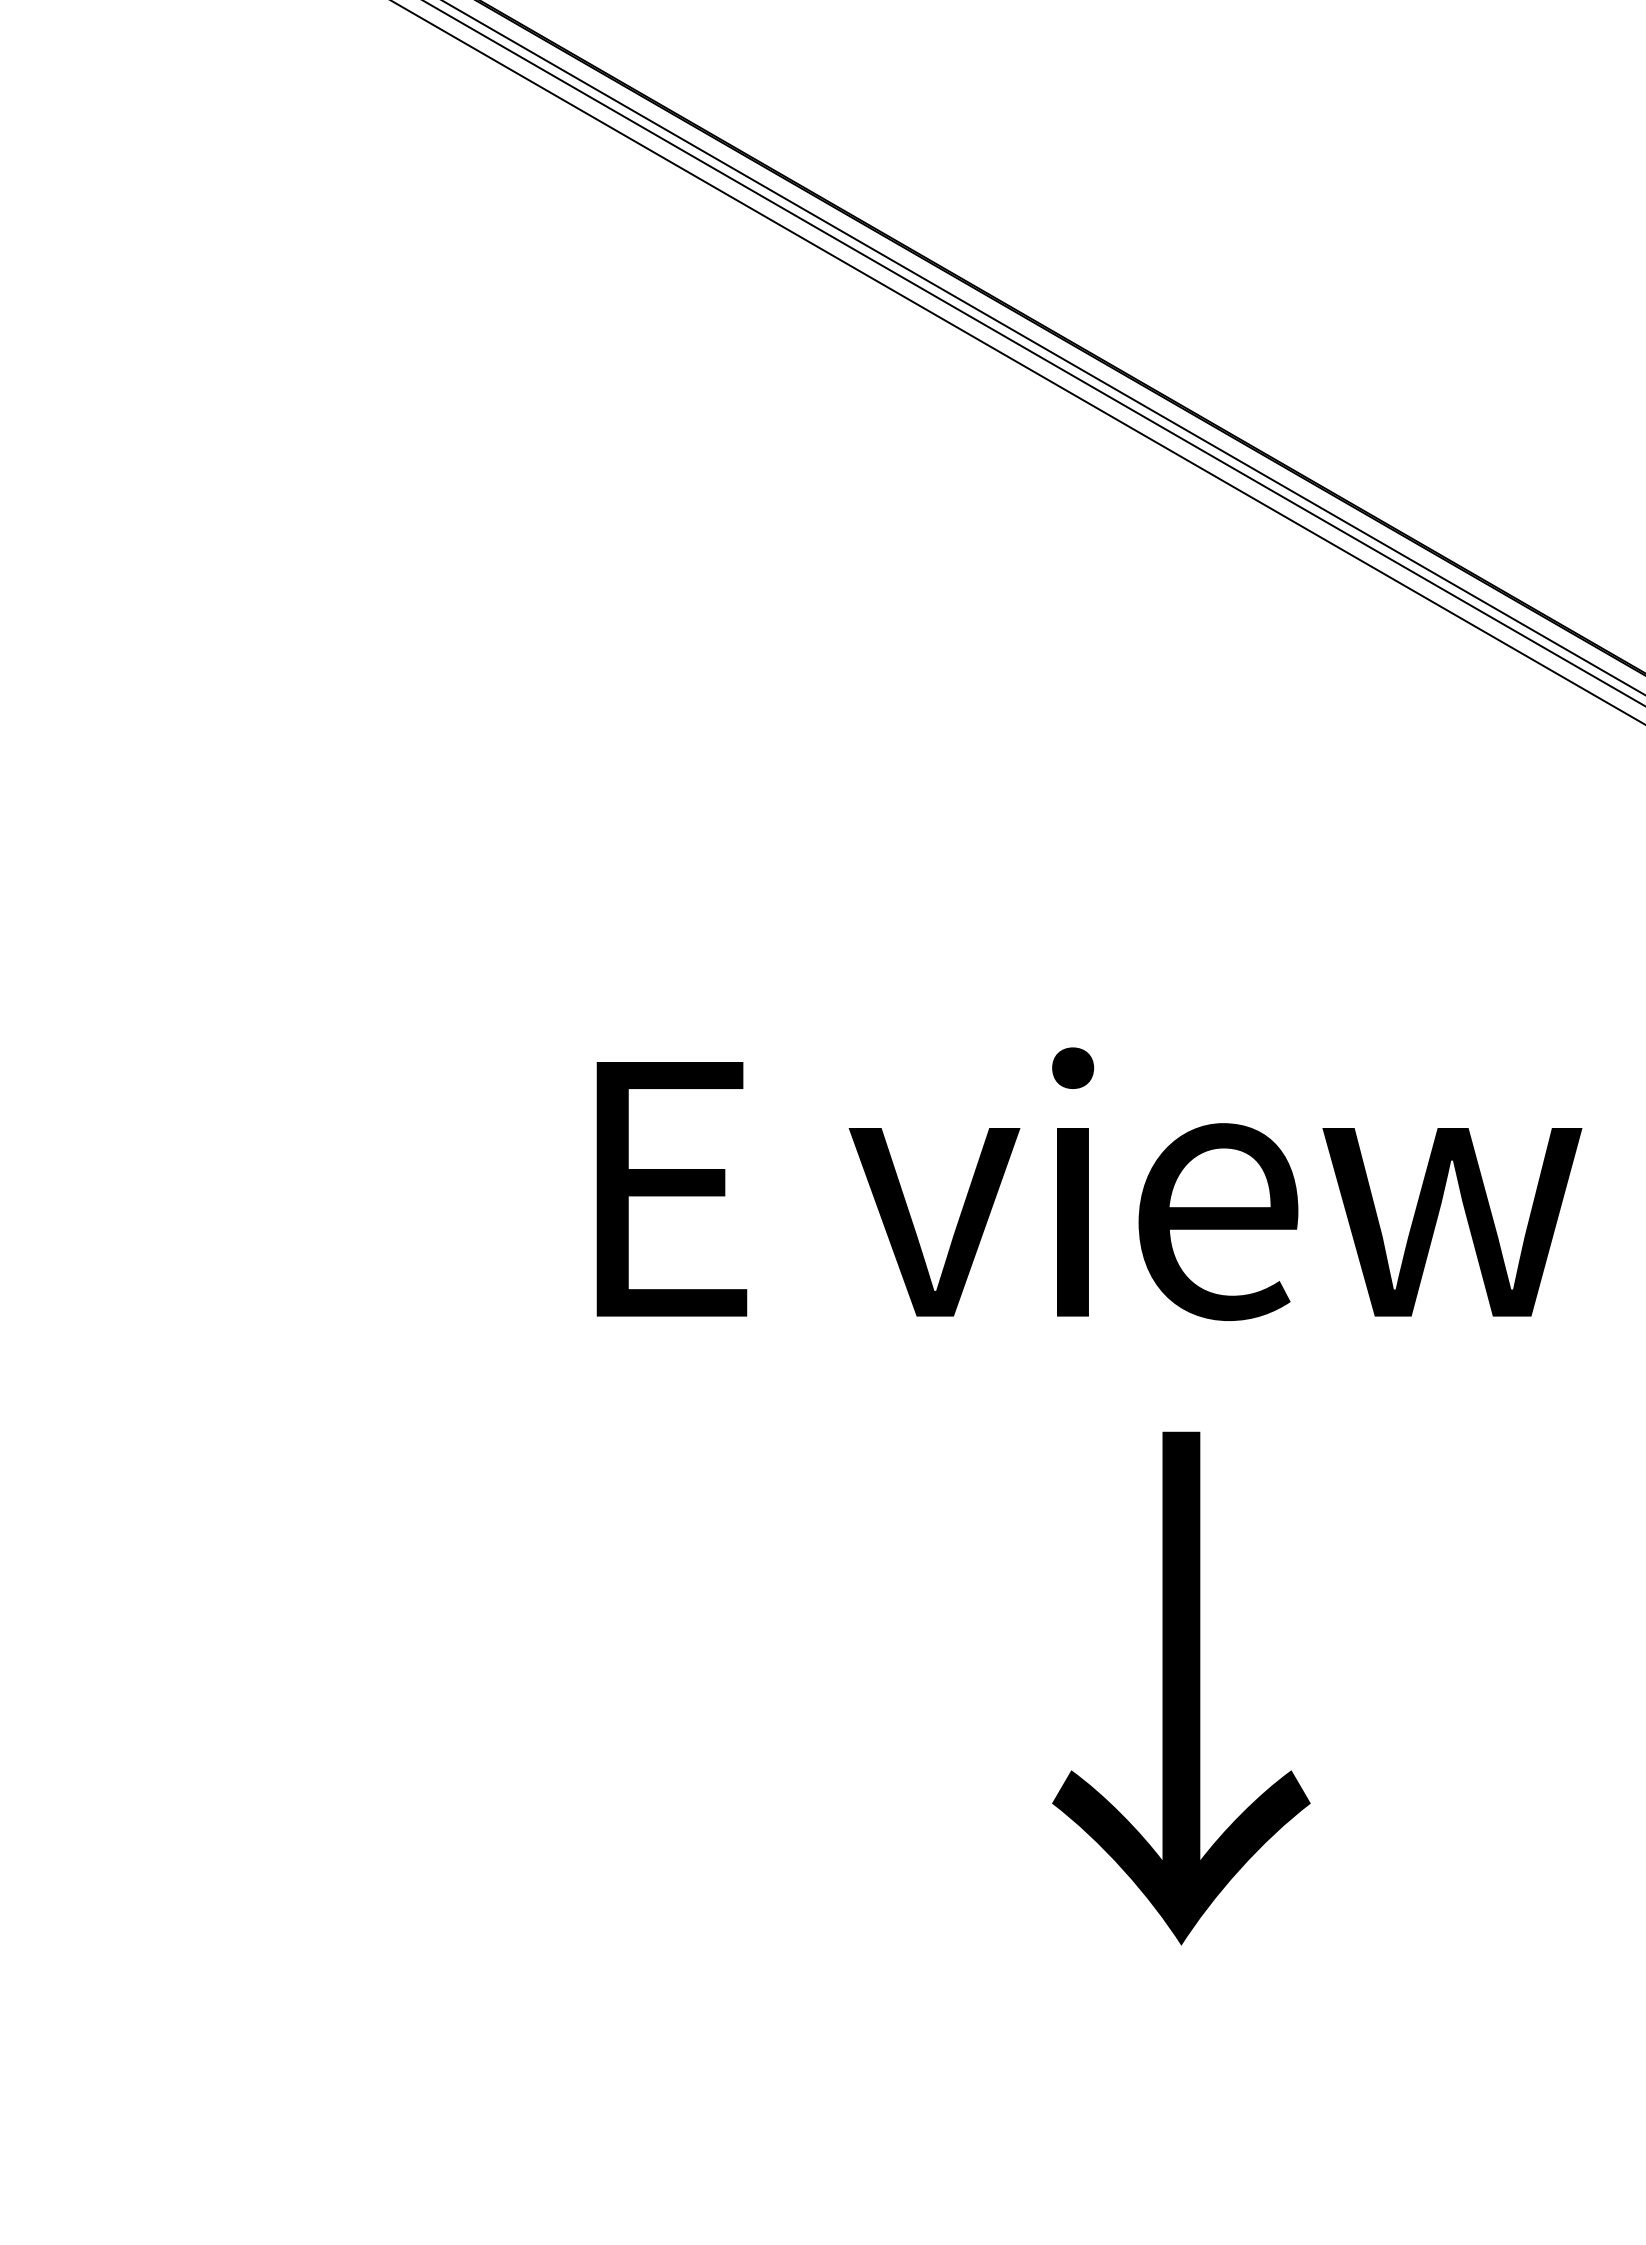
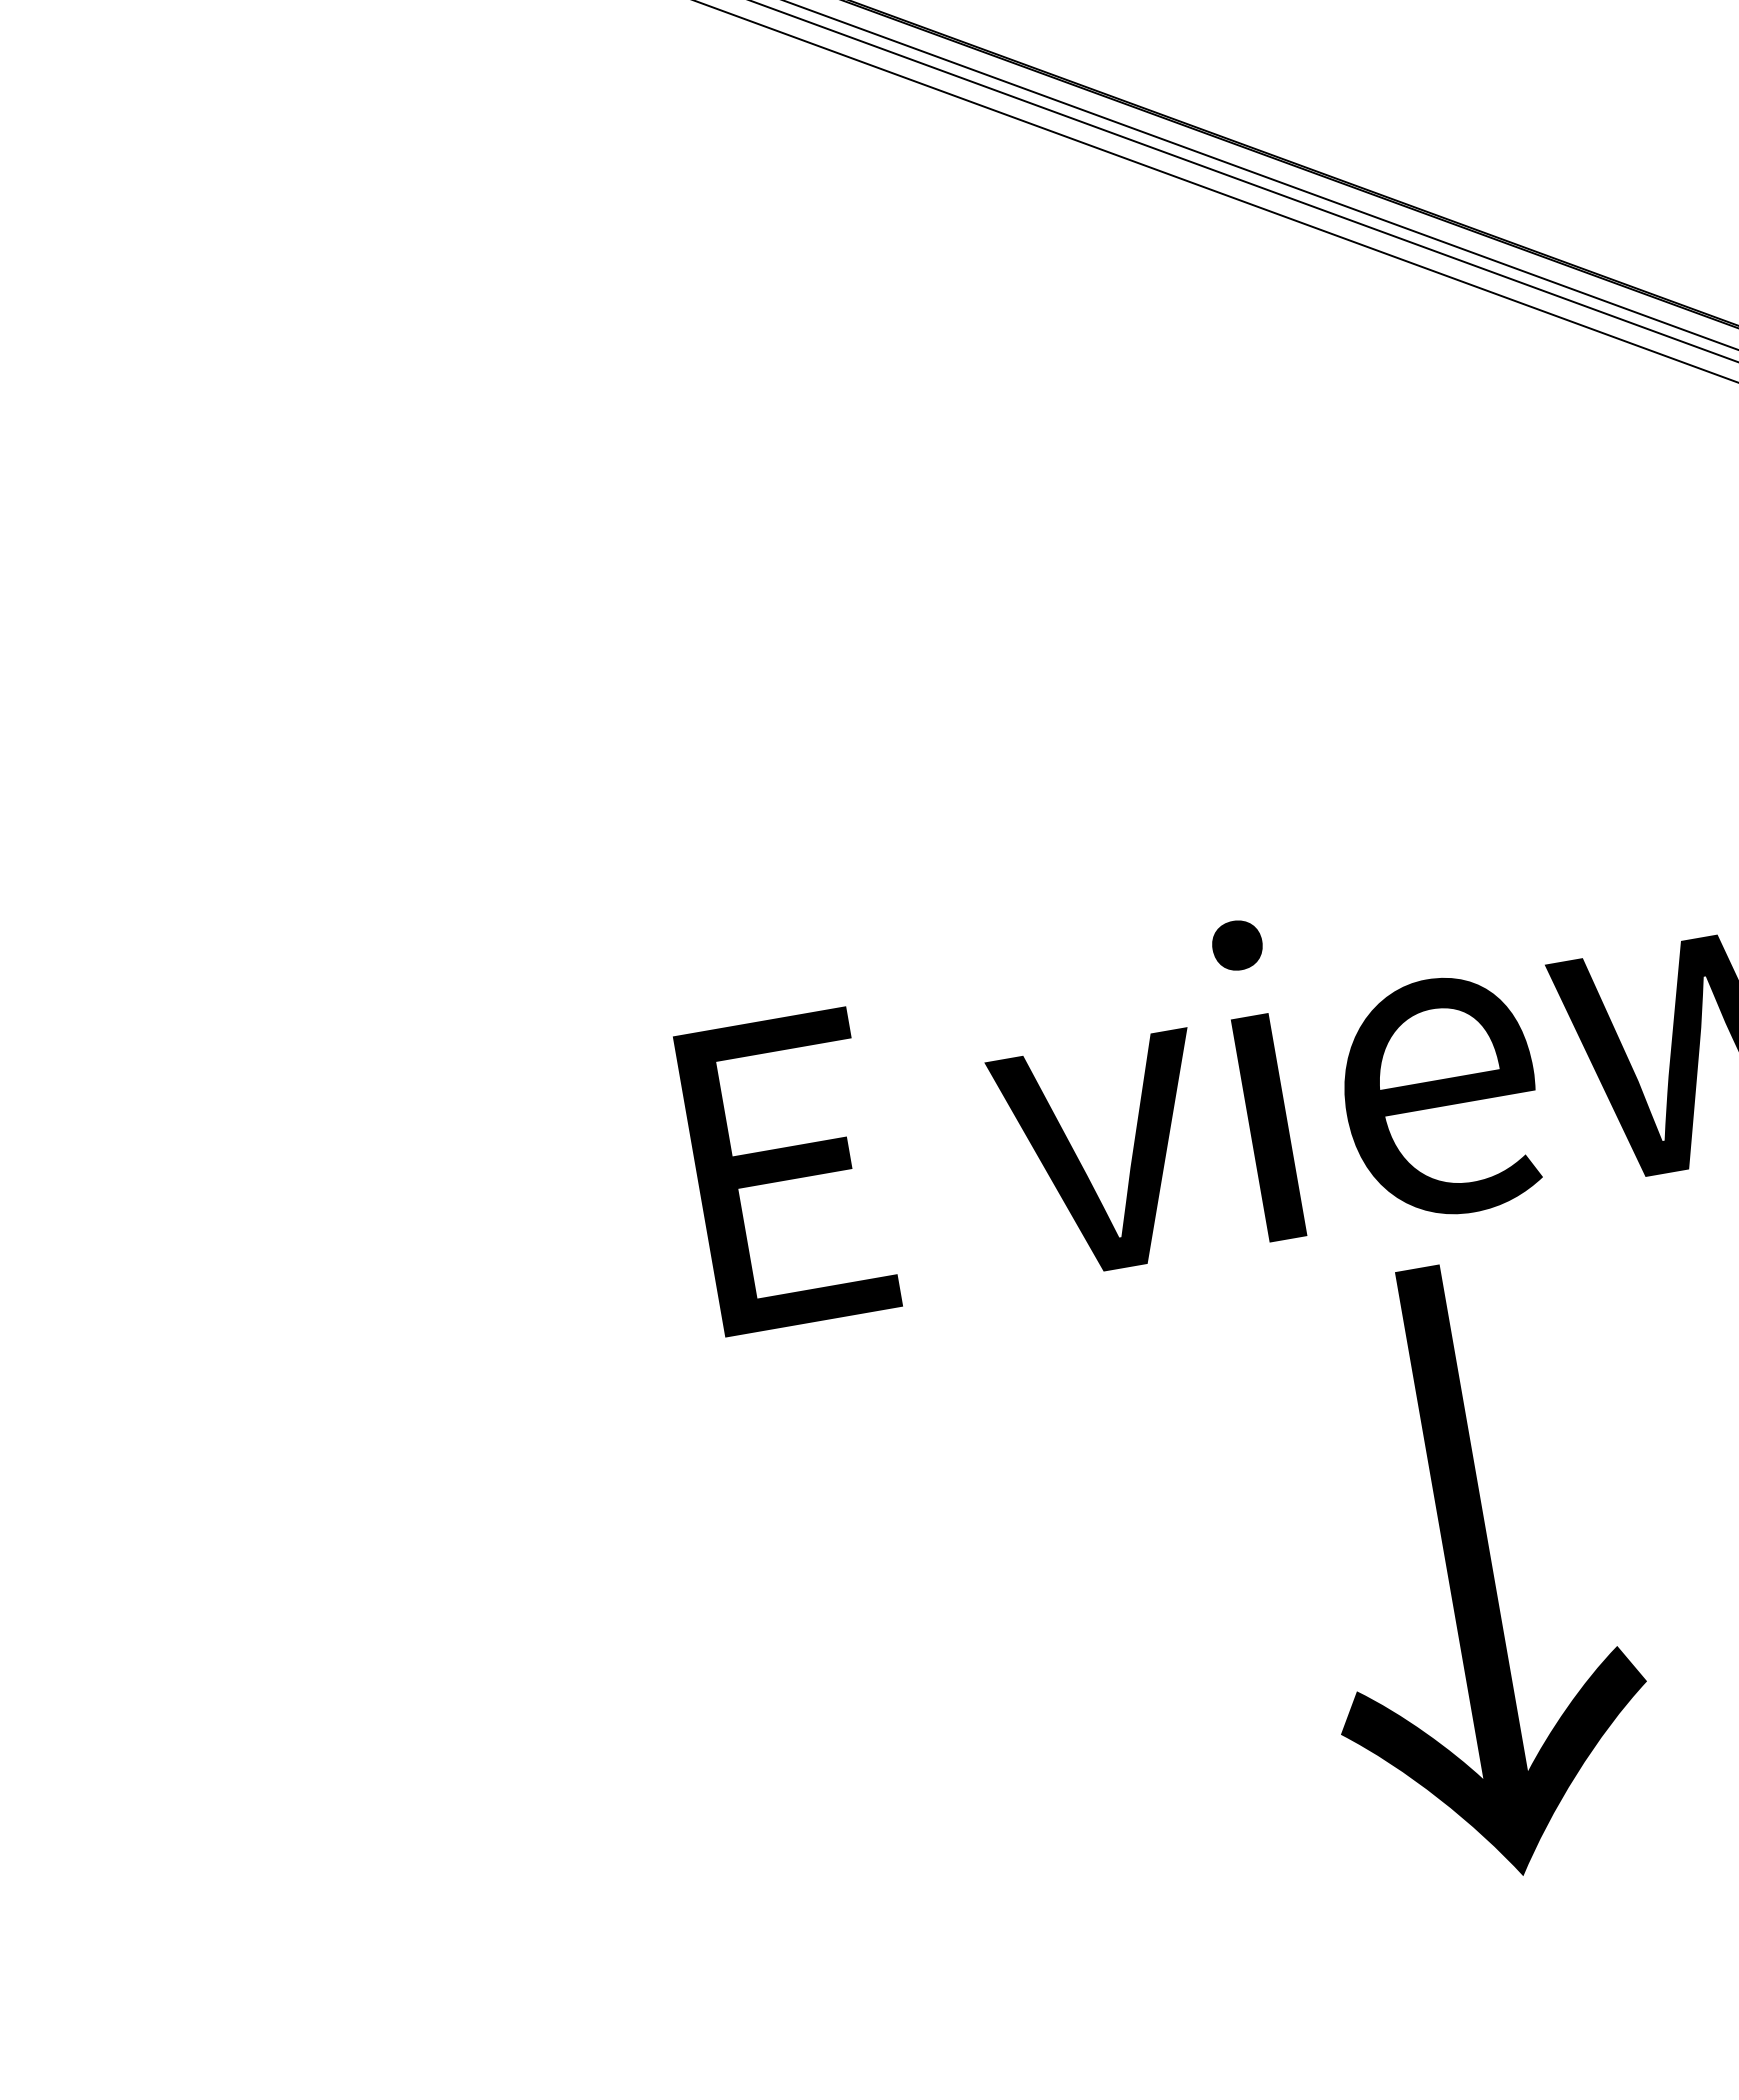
text: (1181, 1688) -> (1470, 1571), moved

